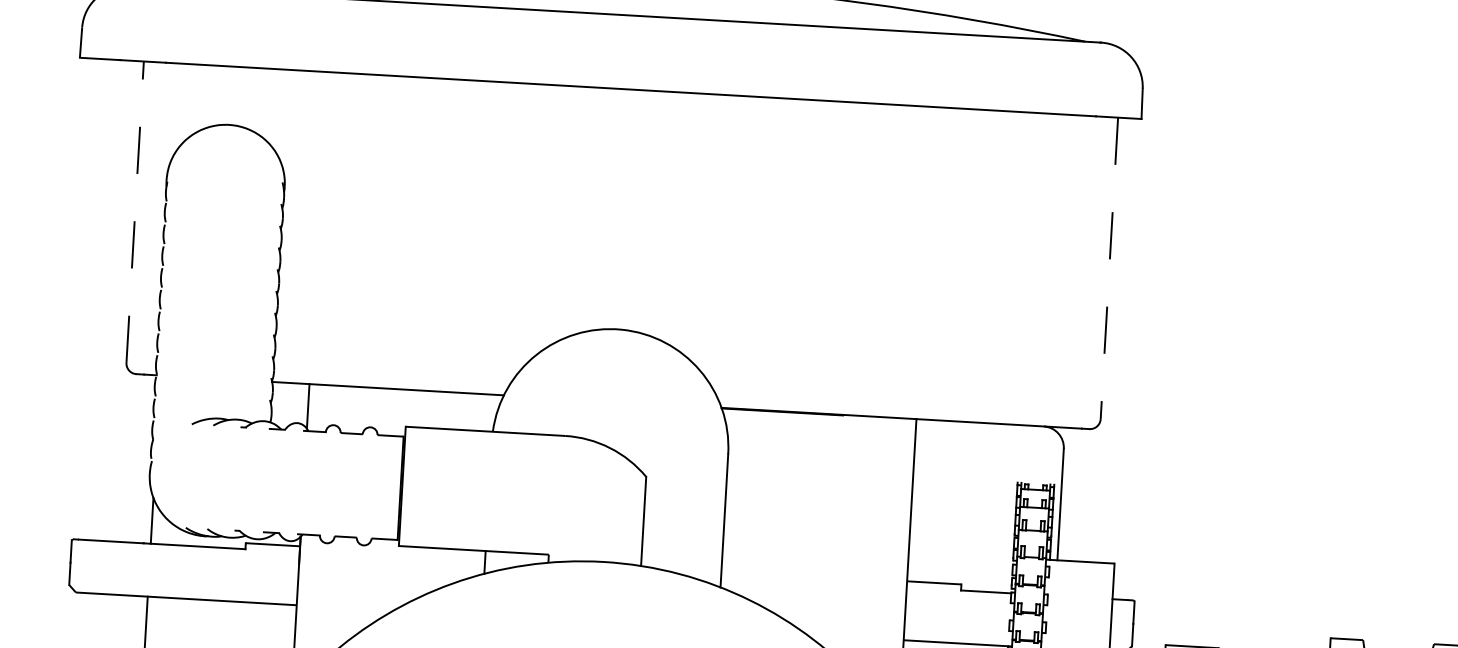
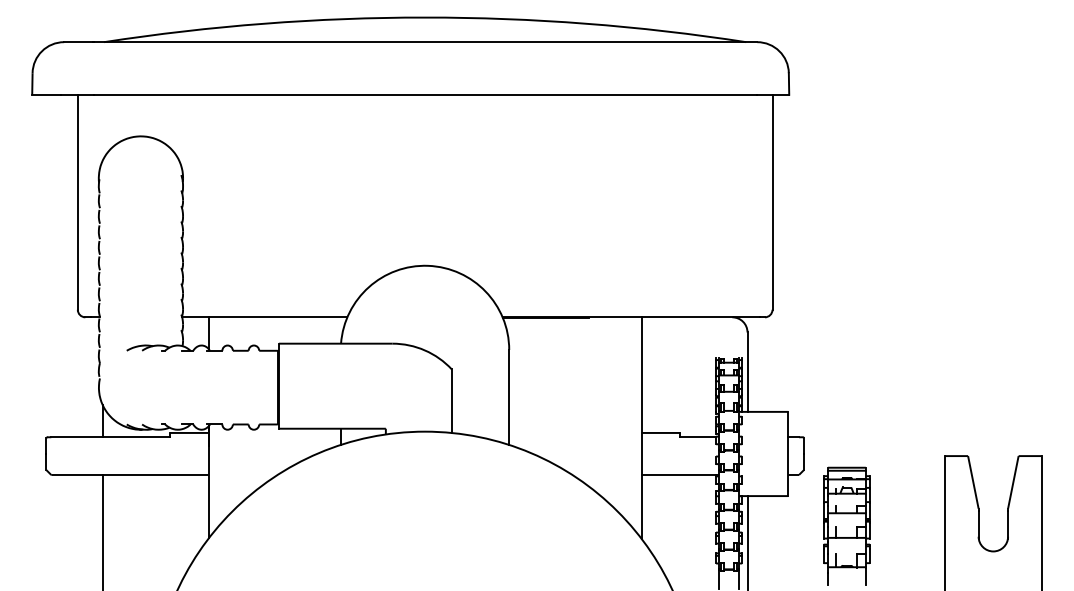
line: (134, 211) -> (77, 201), dashed -> solid
line: (1109, 268) -> (772, 202), dashed -> solid

